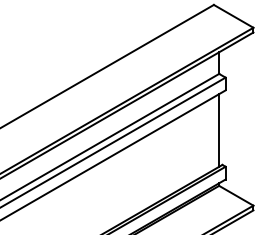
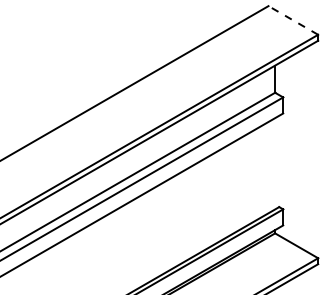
line: (233, 16) -> (293, 20), solid -> dashed
line: (219, 130) -> (275, 163), removed

